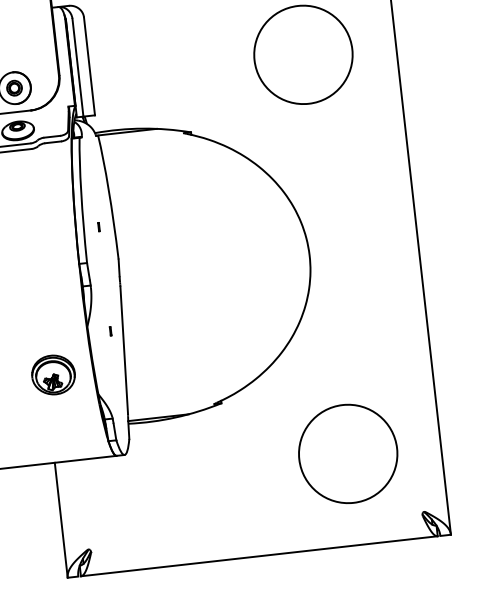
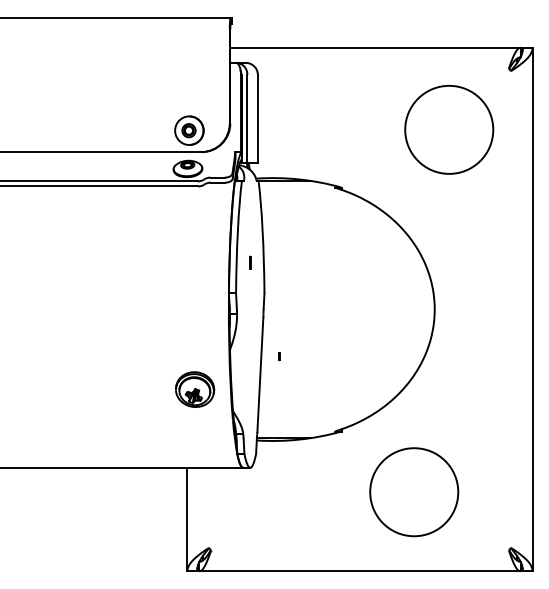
part: (99, 226) -> (250, 262), size x1.6
part: (110, 331) -> (279, 356), moved
circle: (348, 454) -> (414, 492), moved

